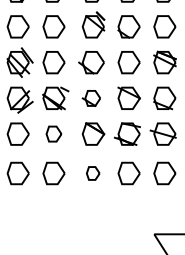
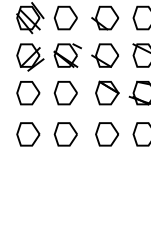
part: (91, 98) -> (105, 55), size x1.43
part: (53, 133) -> (65, 92), size x1.43
part: (92, 173) -> (106, 134), size x1.67

